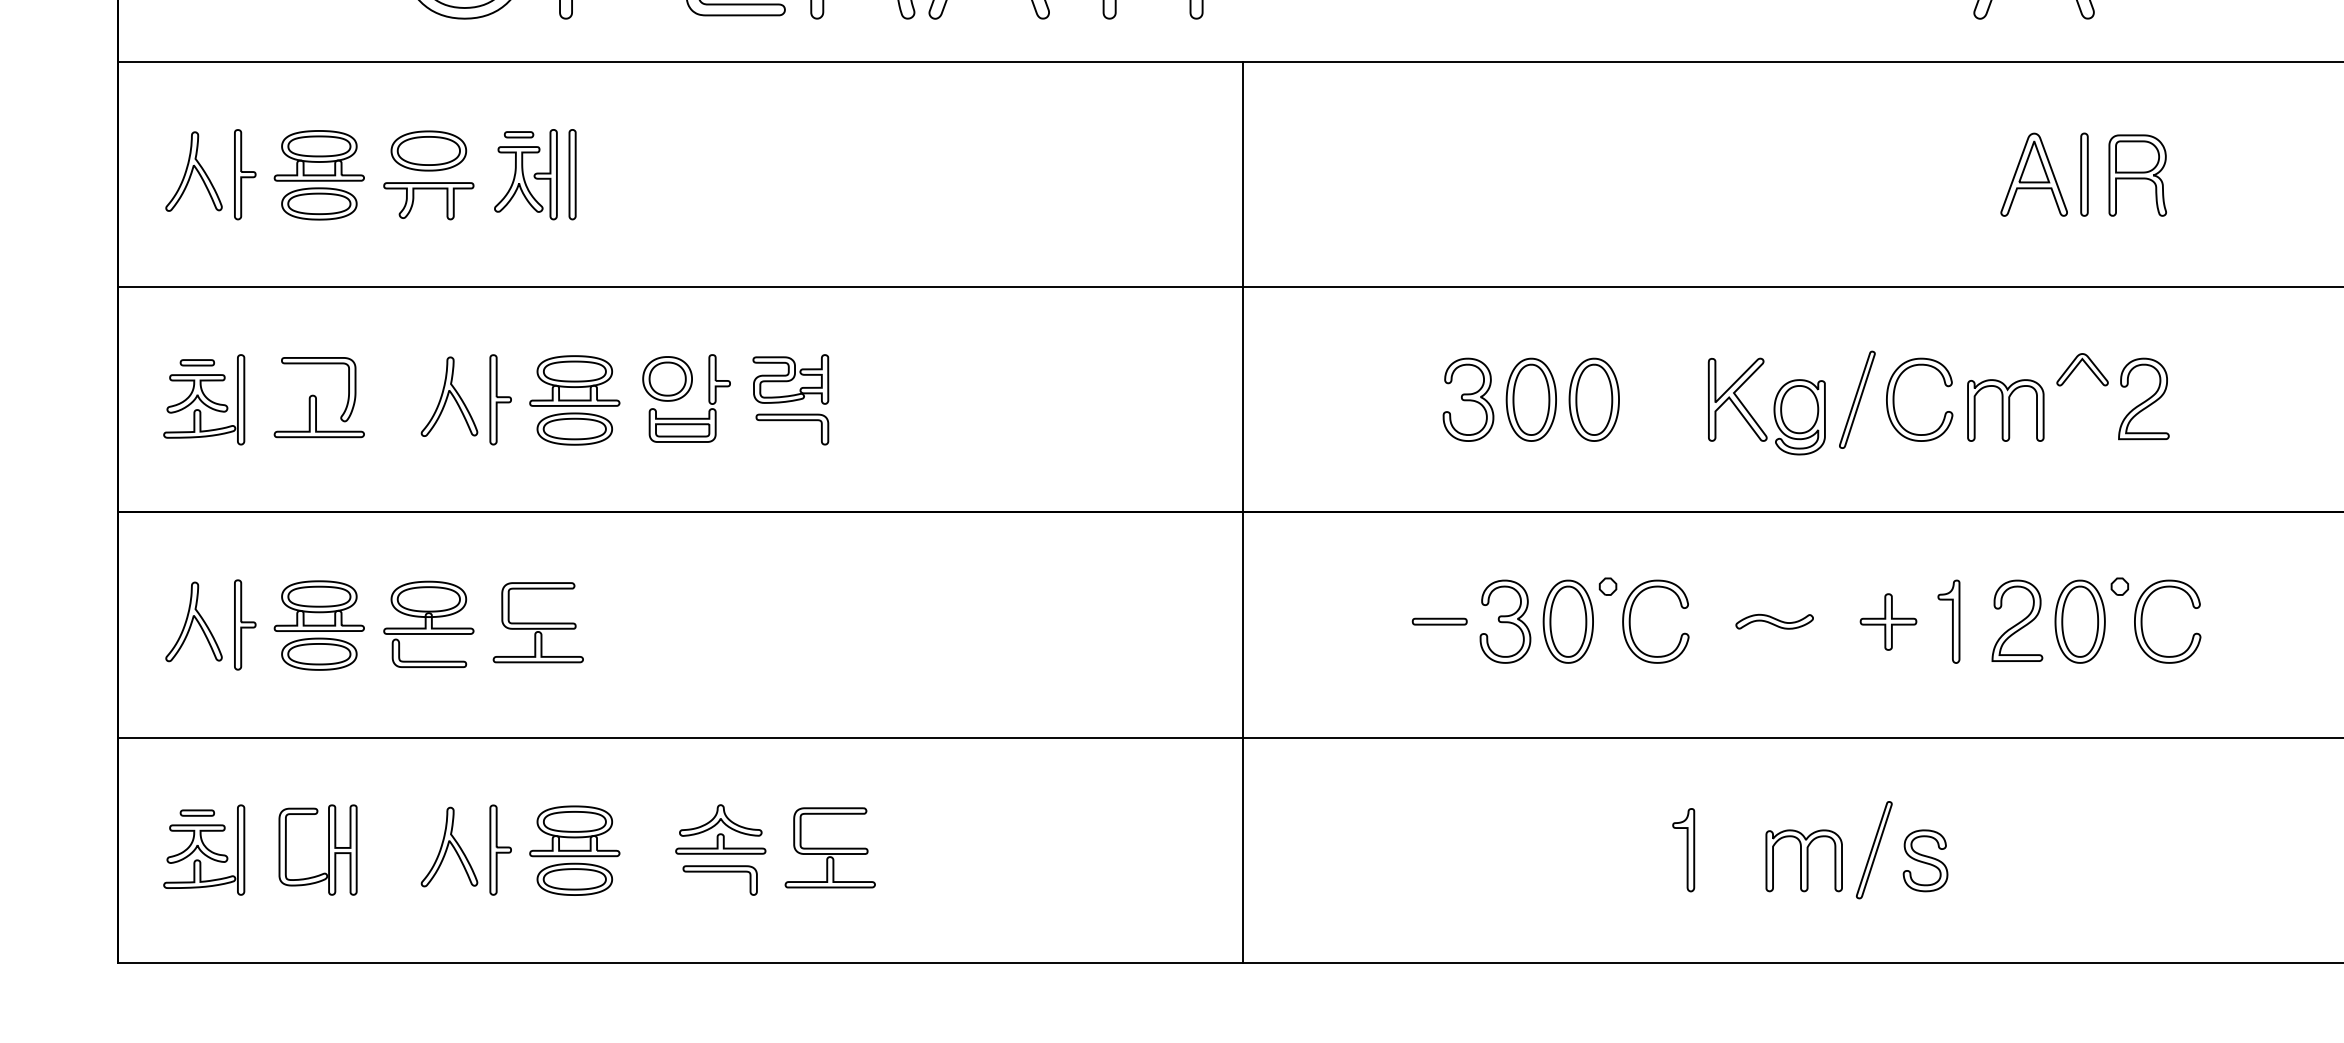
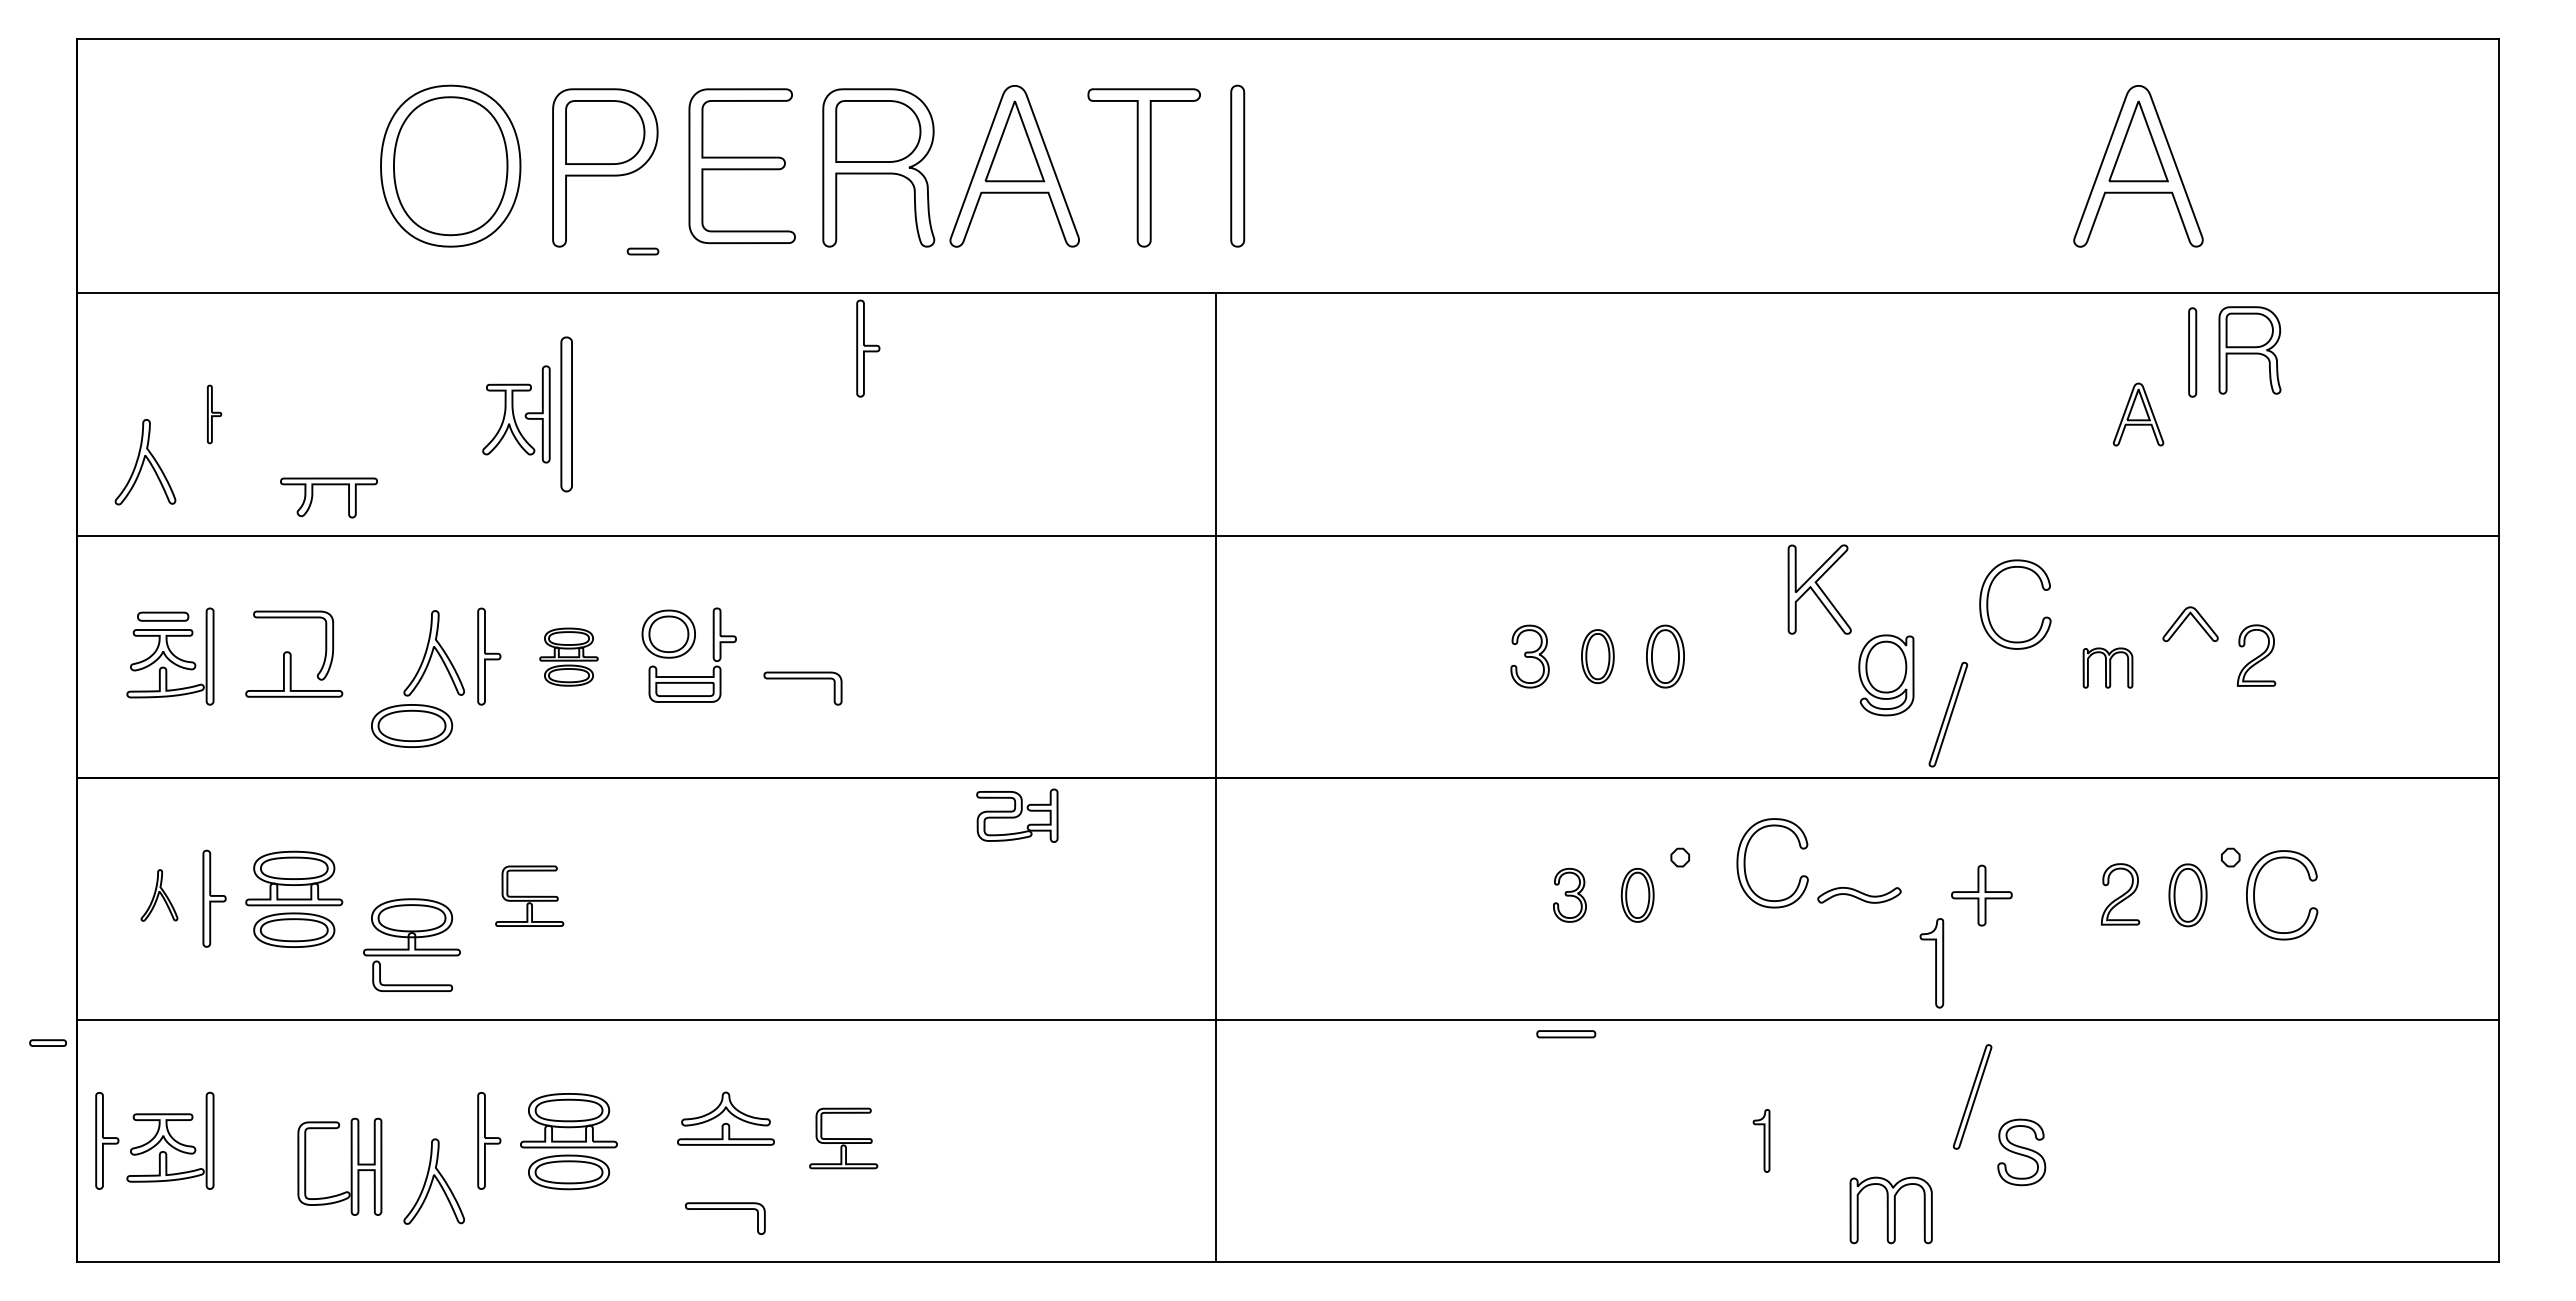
part: (853, 113) -> (868, 348), added
part: (518, 134) -> (642, 251), moved
part: (429, 150) -> (412, 725), moved
part: (194, 171) -> (145, 462), moved
part: (245, 174) -> (214, 414), size x0.6
part: (319, 174) -> (294, 414), removed
part: (572, 174) -> (566, 414), size x1.6
part: (2034, 174) -> (2138, 414), size x0.7
part: (2084, 174) -> (2192, 352), moved
part: (2137, 175) -> (2249, 350), moved
part: (428, 189) -> (328, 485), moved
part: (196, 362) -> (162, 616), size x1.4
part: (790, 379) -> (1017, 815), moved
part: (2143, 398) -> (2256, 655), size x0.7
part: (574, 399) -> (568, 656), size x0.6
part: (1467, 399) -> (1529, 656), size x0.7
part: (1531, 399) -> (1597, 656), size x0.6
part: (1594, 399) -> (1665, 656), size x0.7
part: (1737, 399) -> (1819, 589), moved
part: (1857, 399) -> (1948, 714), moved
part: (1894, 399) -> (1988, 604), moved
part: (2005, 409) -> (2107, 667), size x0.6
line: (1242, 512) -> (1215, 777), moved
part: (194, 621) -> (159, 895), size x0.6
part: (538, 621) -> (529, 895), size x0.7
part: (1439, 621) -> (1566, 1034), moved
part: (1505, 621) -> (1569, 895), size x0.6
part: (1568, 621) -> (1637, 895), size x0.6
part: (1630, 621) -> (1745, 863), moved
part: (1948, 621) -> (1931, 963), moved
part: (2017, 621) -> (2120, 894), size x0.7
part: (2079, 621) -> (2187, 895), size x0.7
part: (428, 623) -> (411, 944), moved
part: (196, 812) -> (47, 1042), moved
part: (448, 846) -> (433, 1181), moved
part: (830, 847) -> (843, 1138), size x0.7
part: (145, 849) -> (107, 1140), added
part: (327, 849) -> (350, 1166), moved
part: (1683, 849) -> (1761, 1140), size x0.7
part: (1874, 849) -> (1972, 1096), moved
part: (1803, 860) -> (1890, 1210), moved
part: (720, 872) -> (725, 1209), moved

